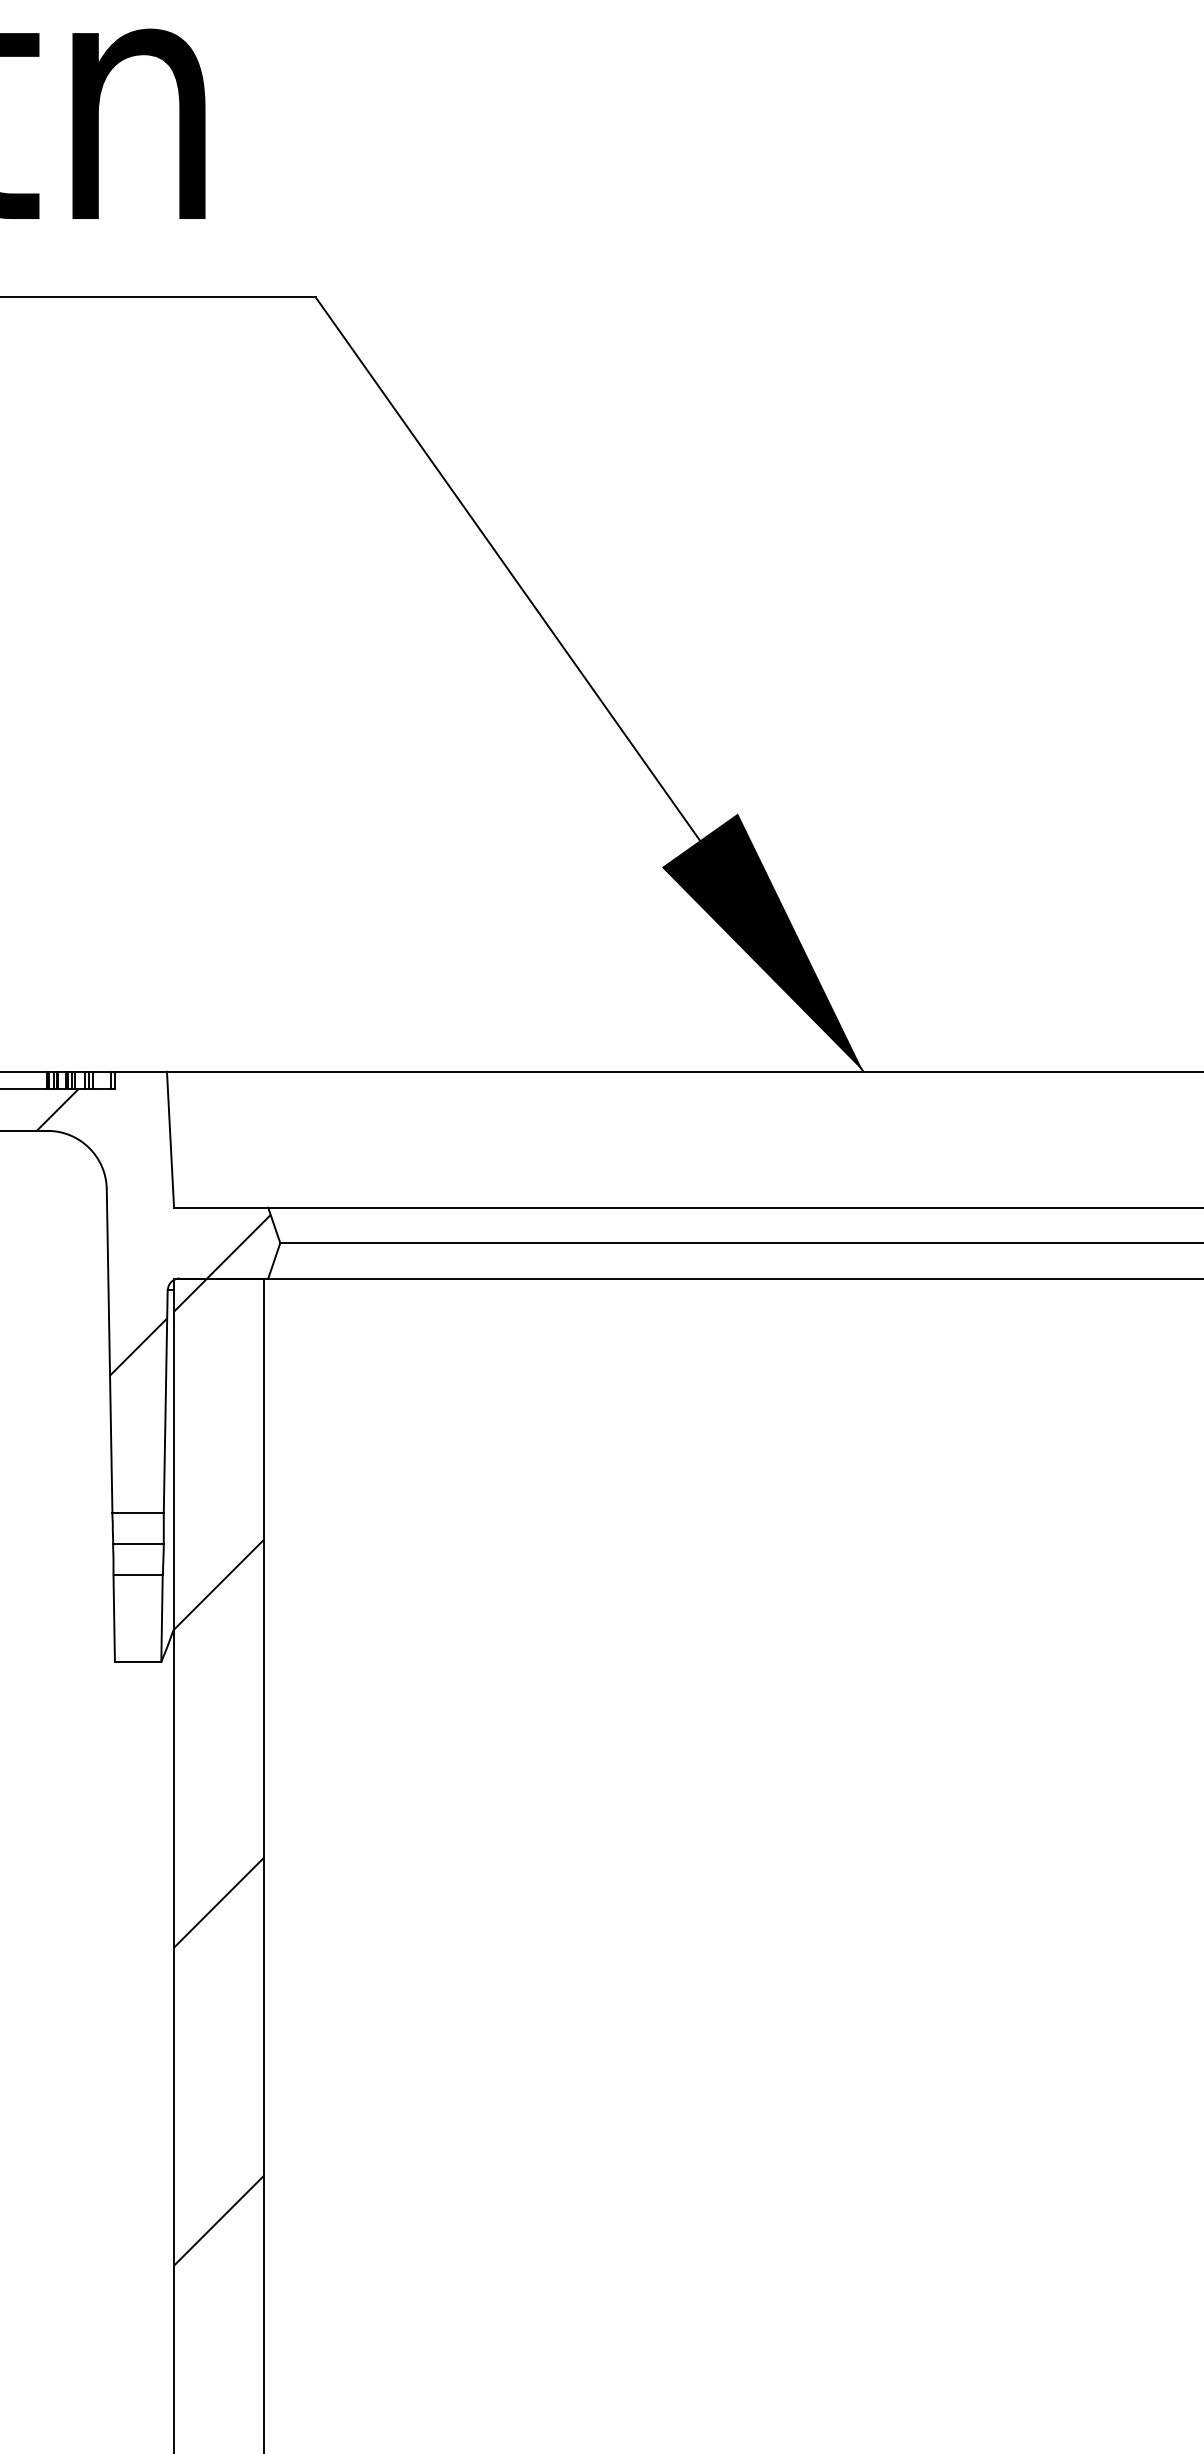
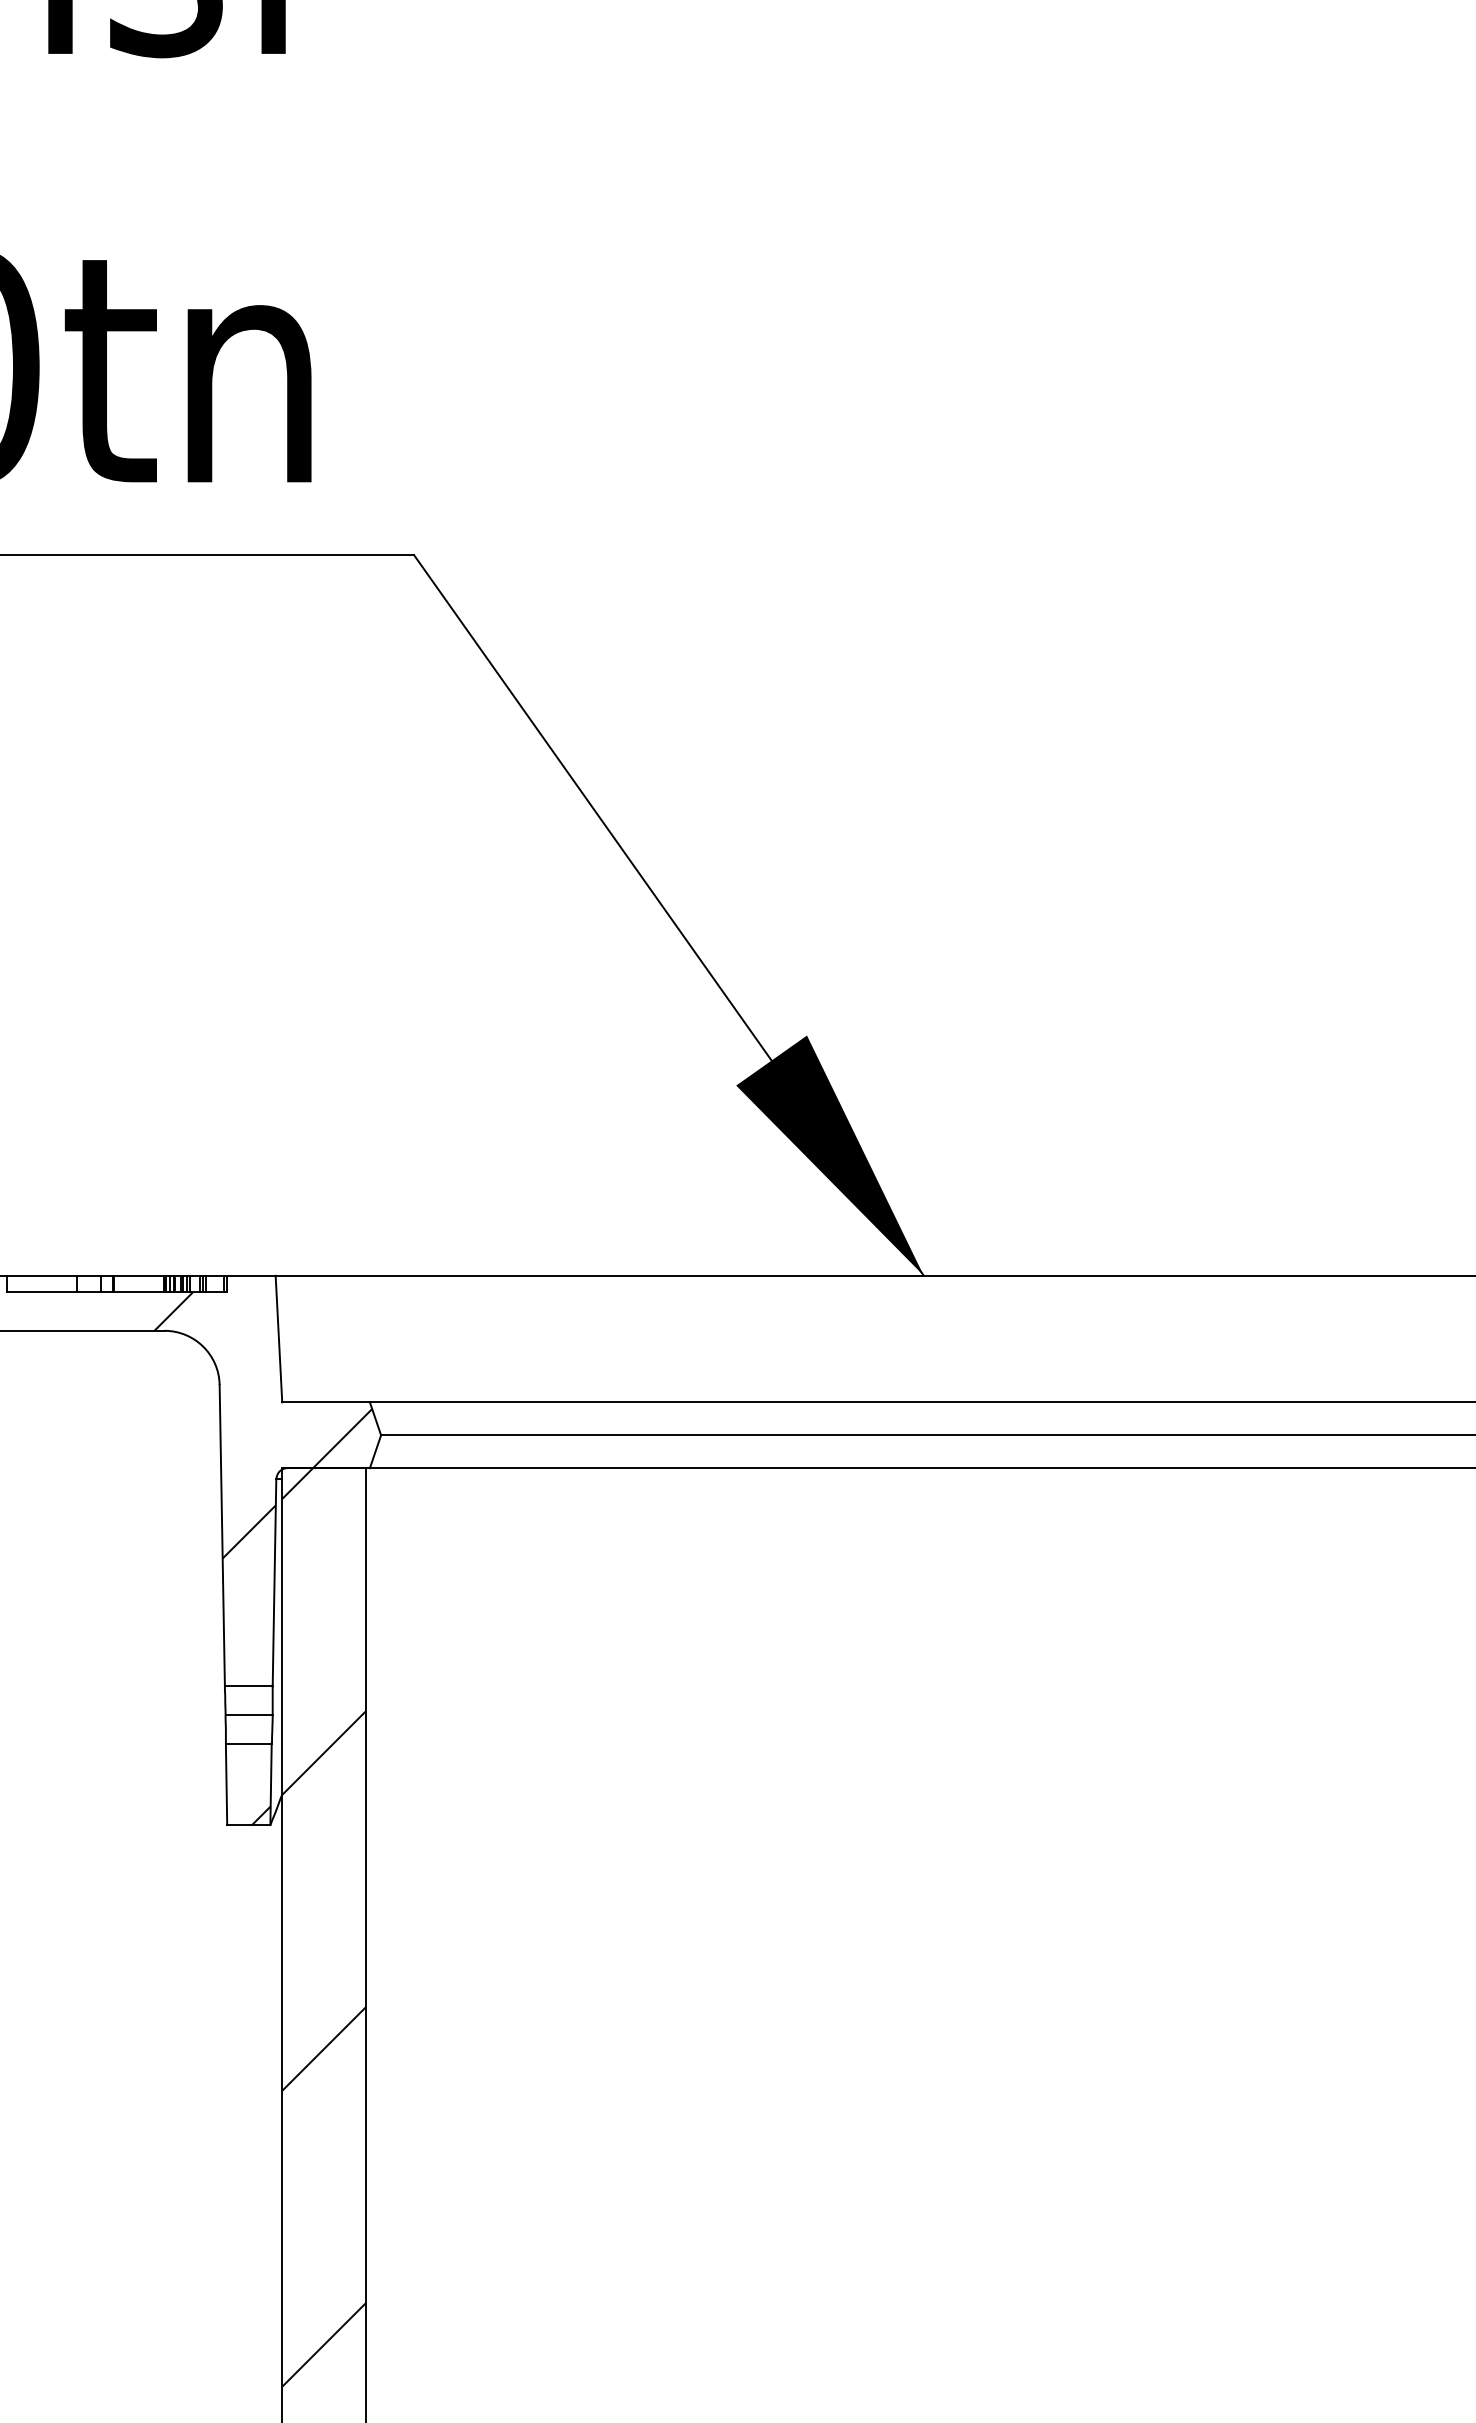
hatch: (151, 1651) -> (261, 1815), added

